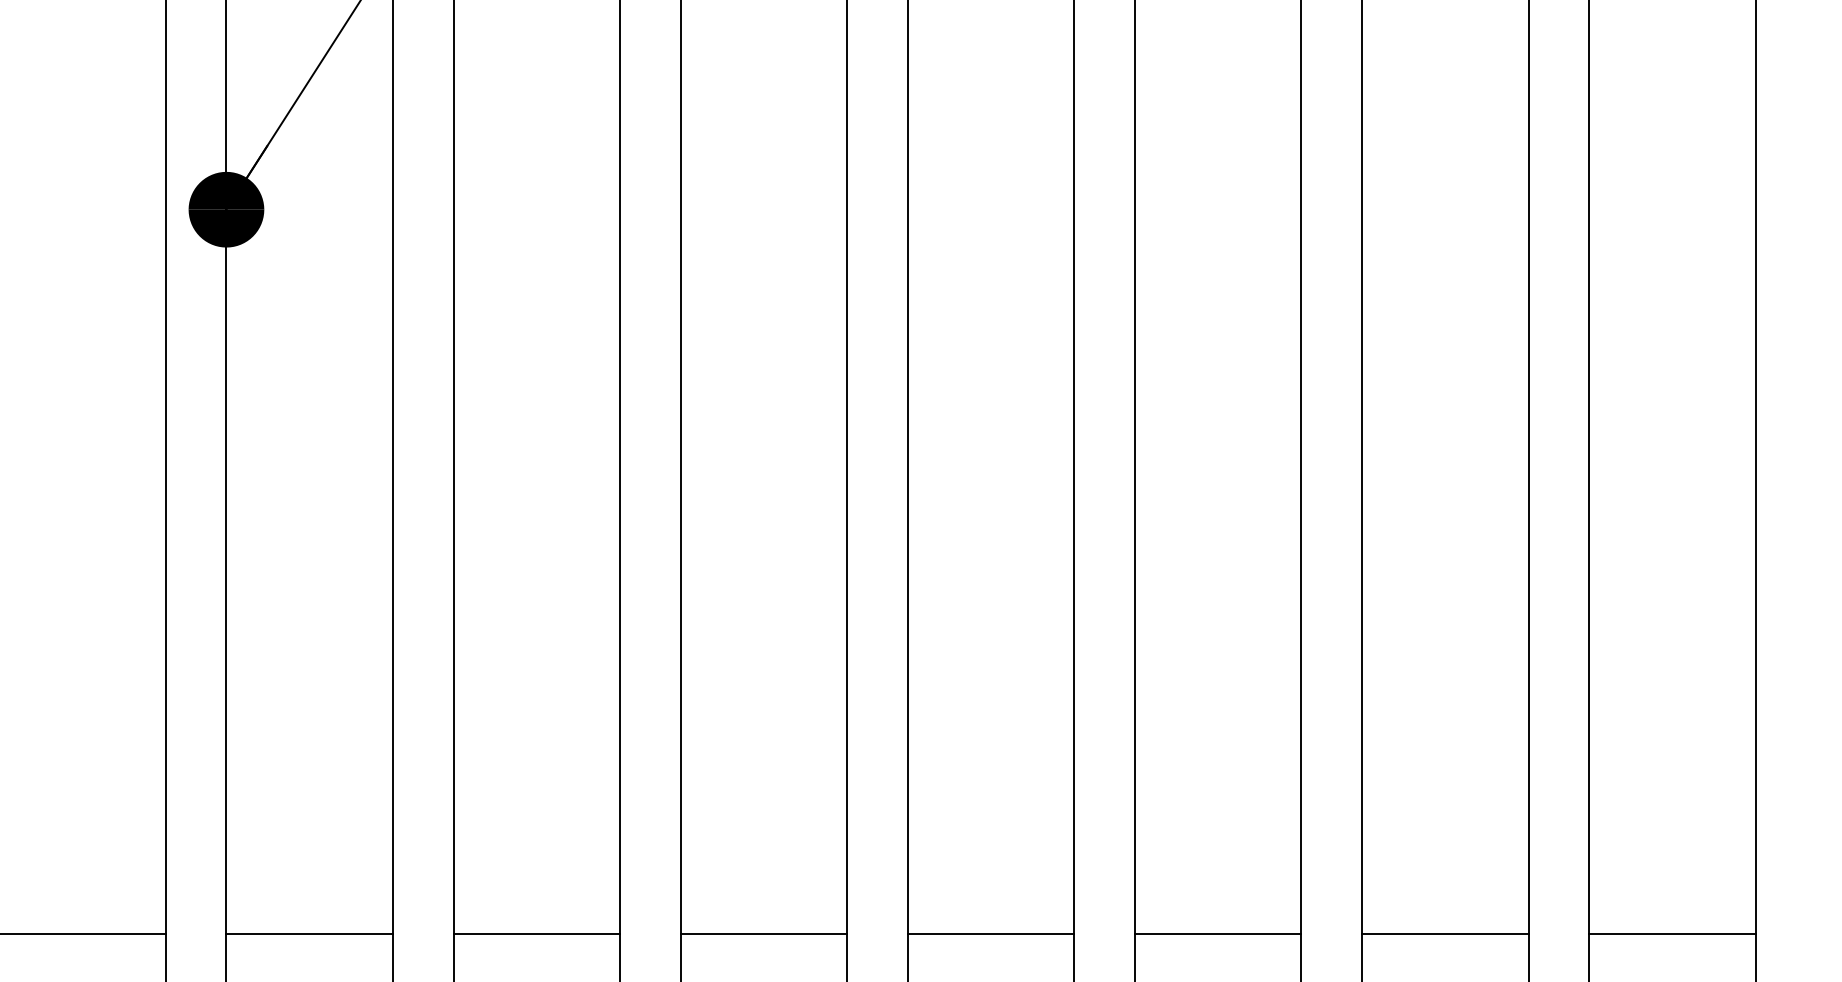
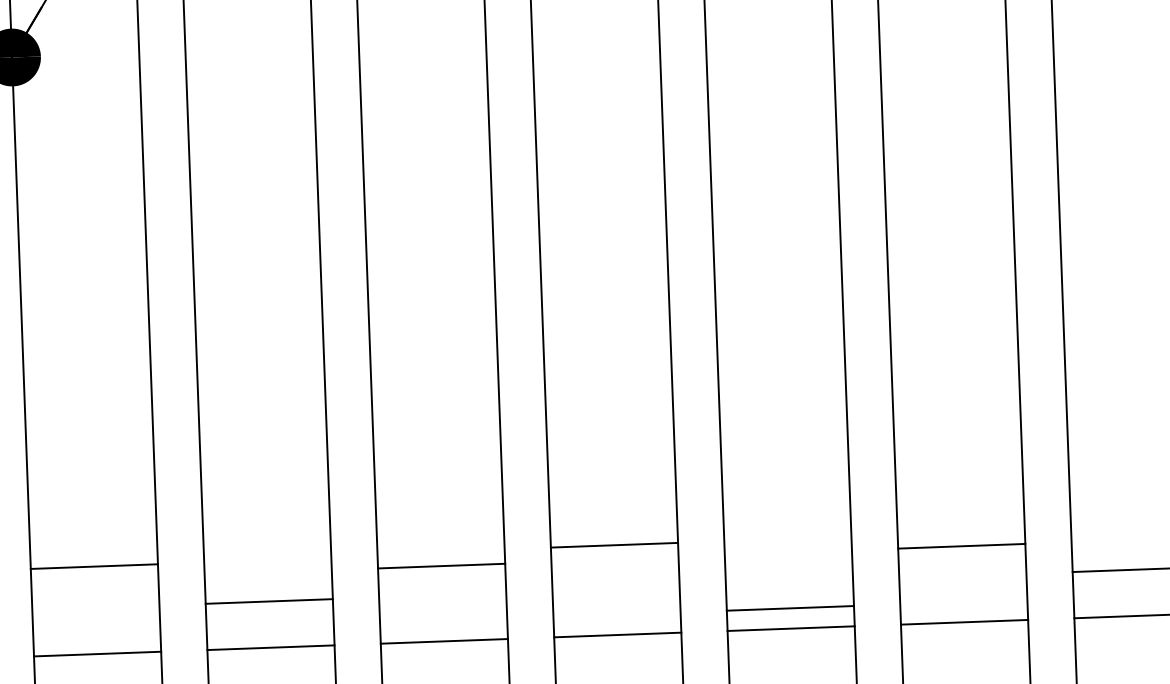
line: (309, 933) -> (94, 566), moved
line: (763, 933) -> (441, 566), moved
line: (990, 933) -> (614, 545), moved
line: (1217, 933) -> (789, 608), moved
line: (1444, 933) -> (961, 546), moved

